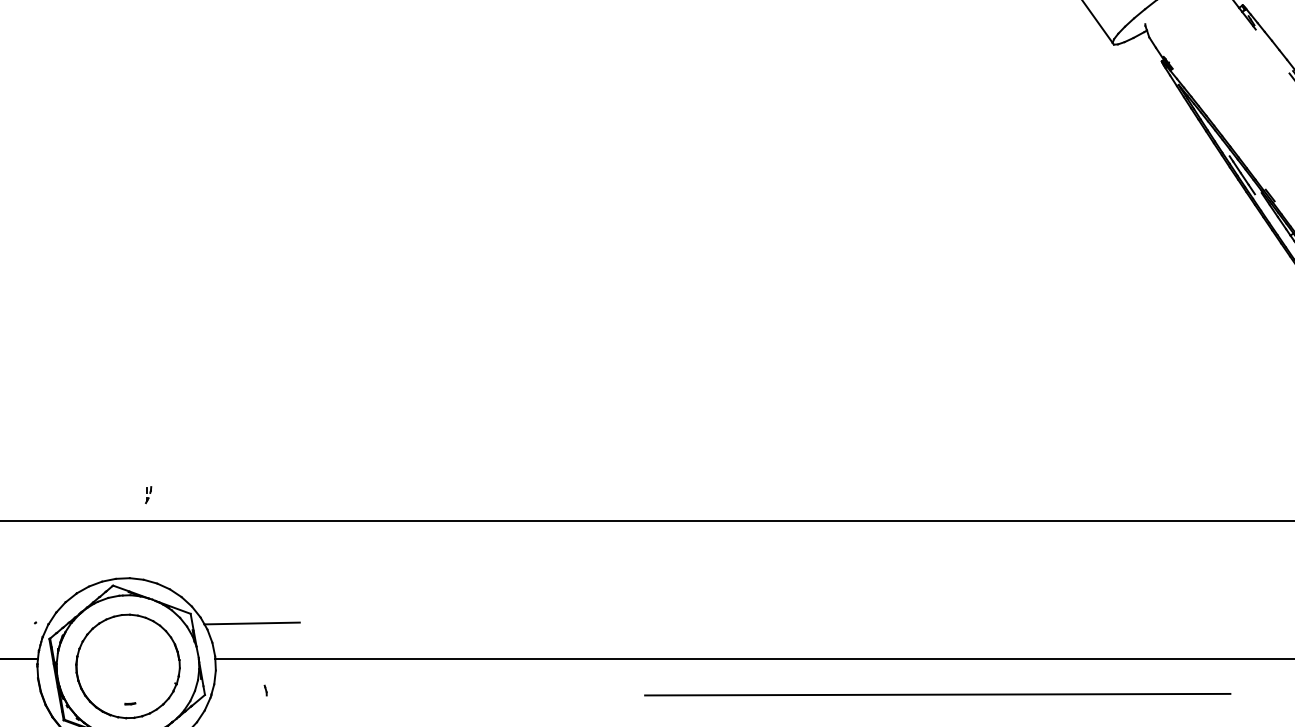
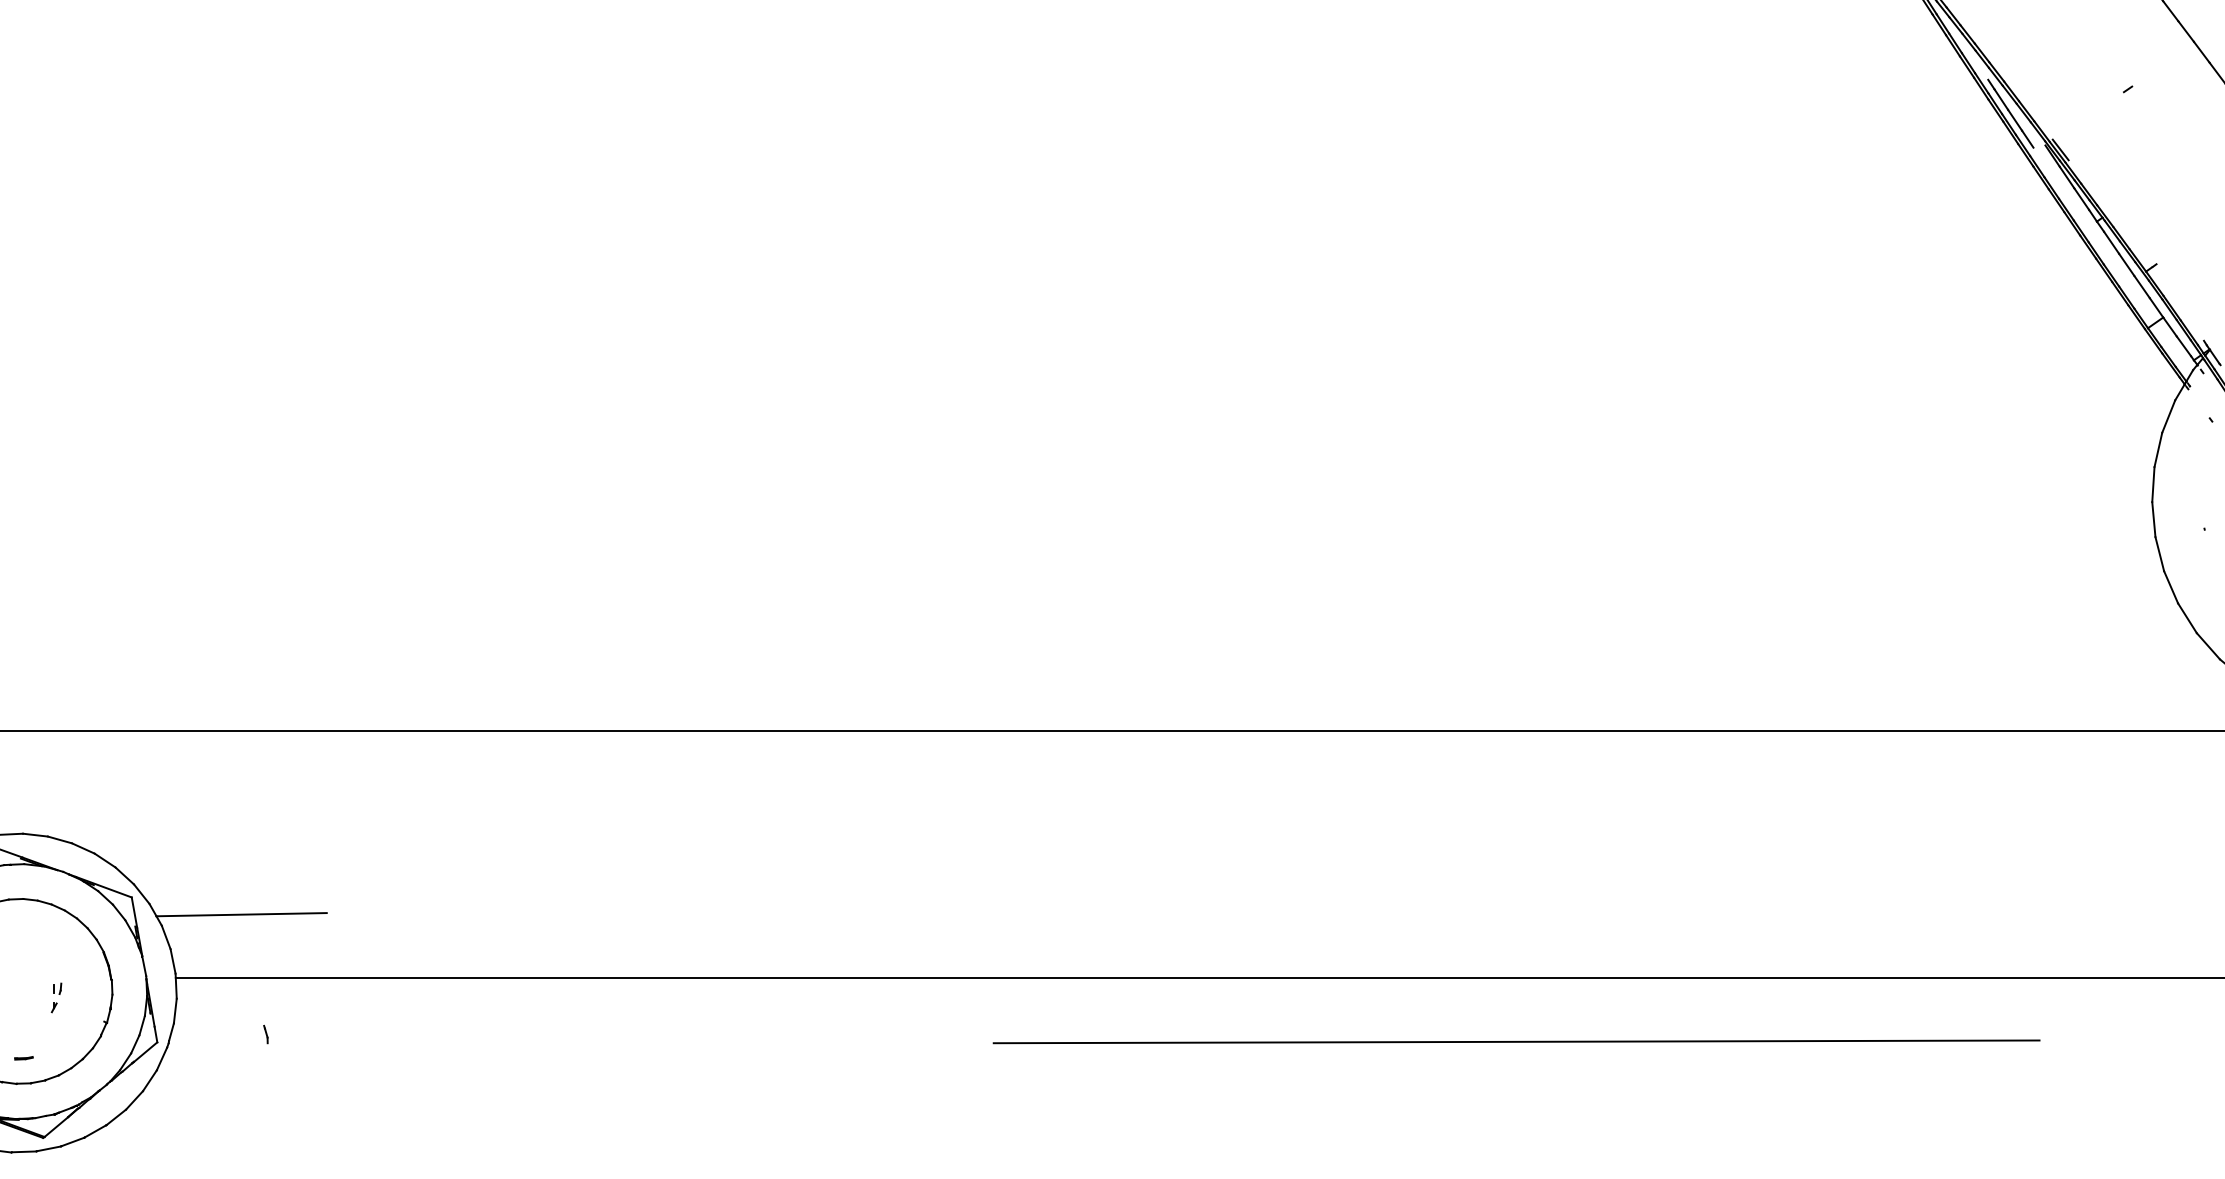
part: (148, 495) -> (56, 998), moved
line: (937, 694) -> (1516, 1041), moved

